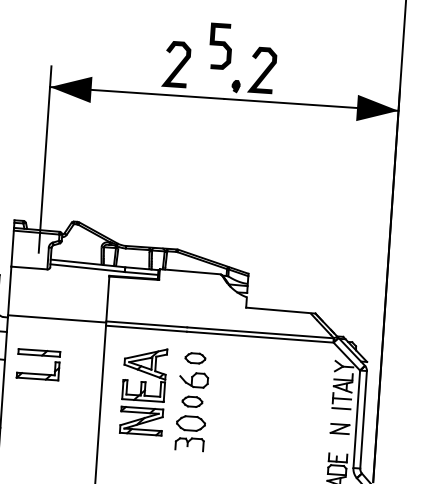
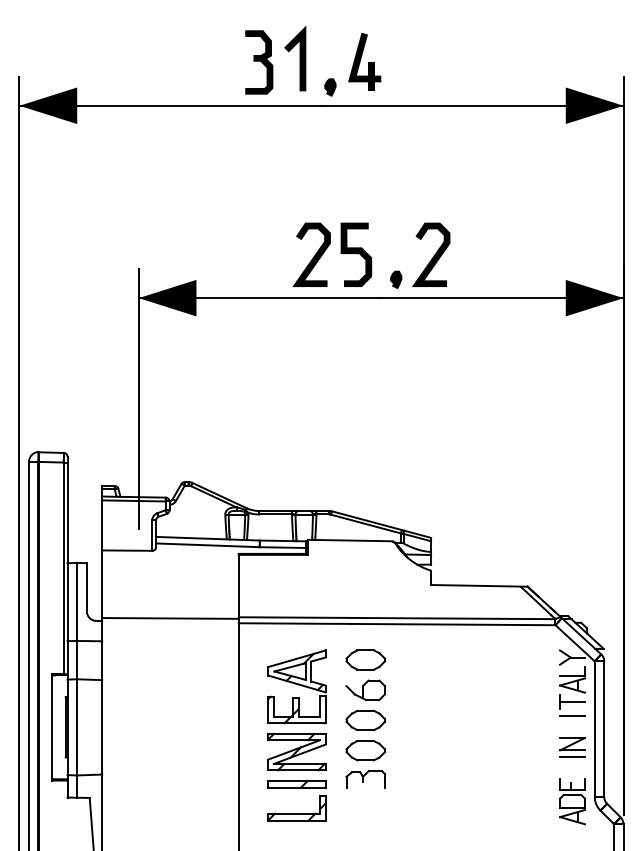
curve: (220, 45) -> (356, 253), moved
part: (38, 355) -> (296, 788), moved
part: (195, 357) -> (365, 659), size x1.43
part: (192, 401) -> (365, 720), size x1.43
line: (339, 437) -> (572, 756), added

